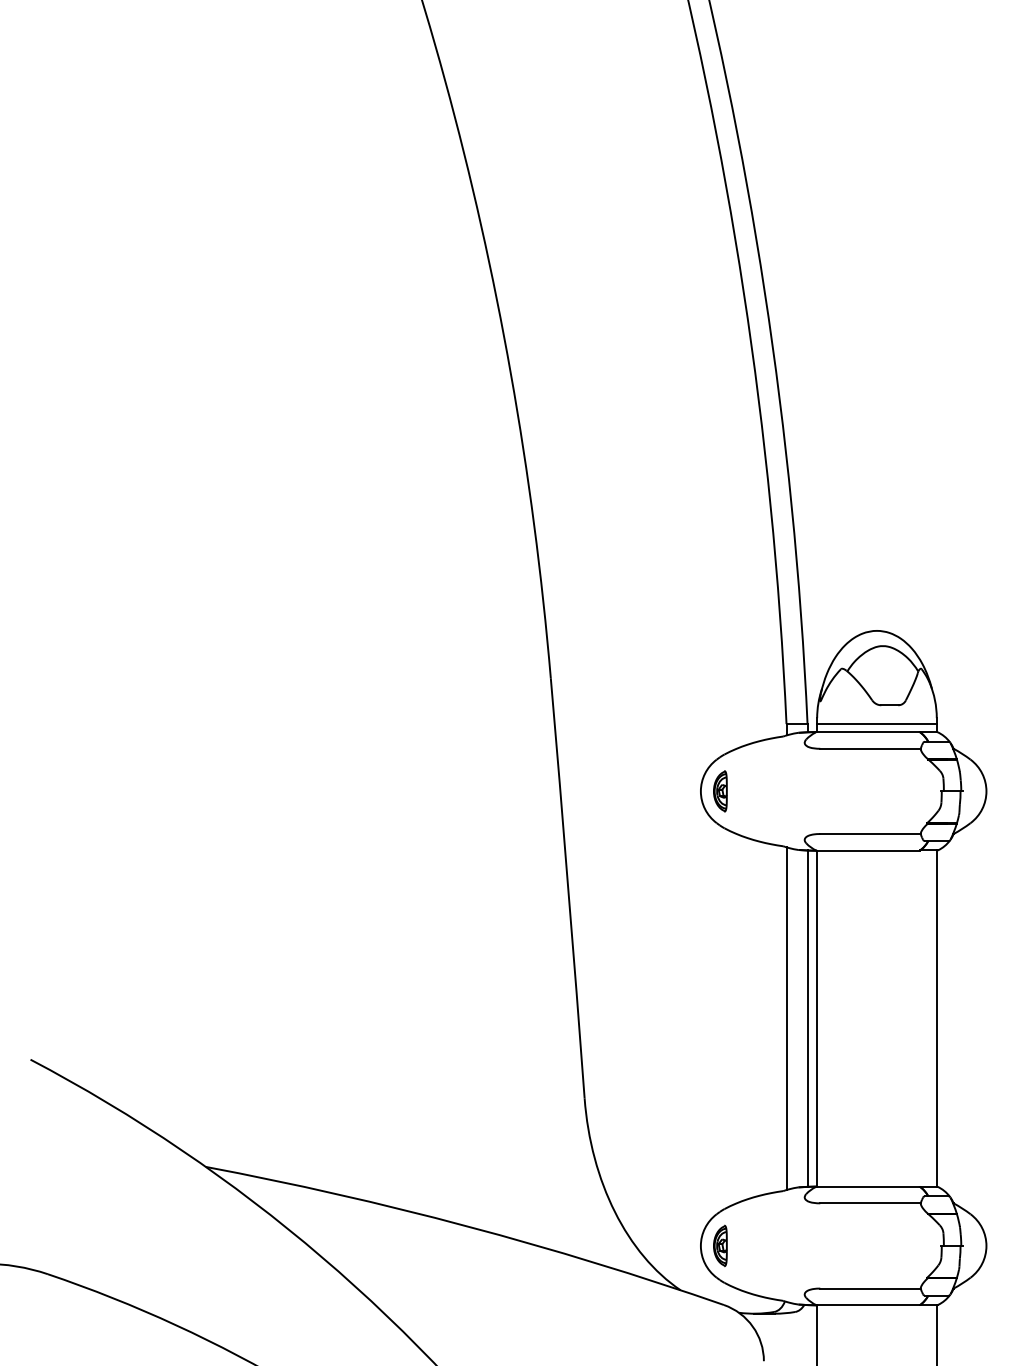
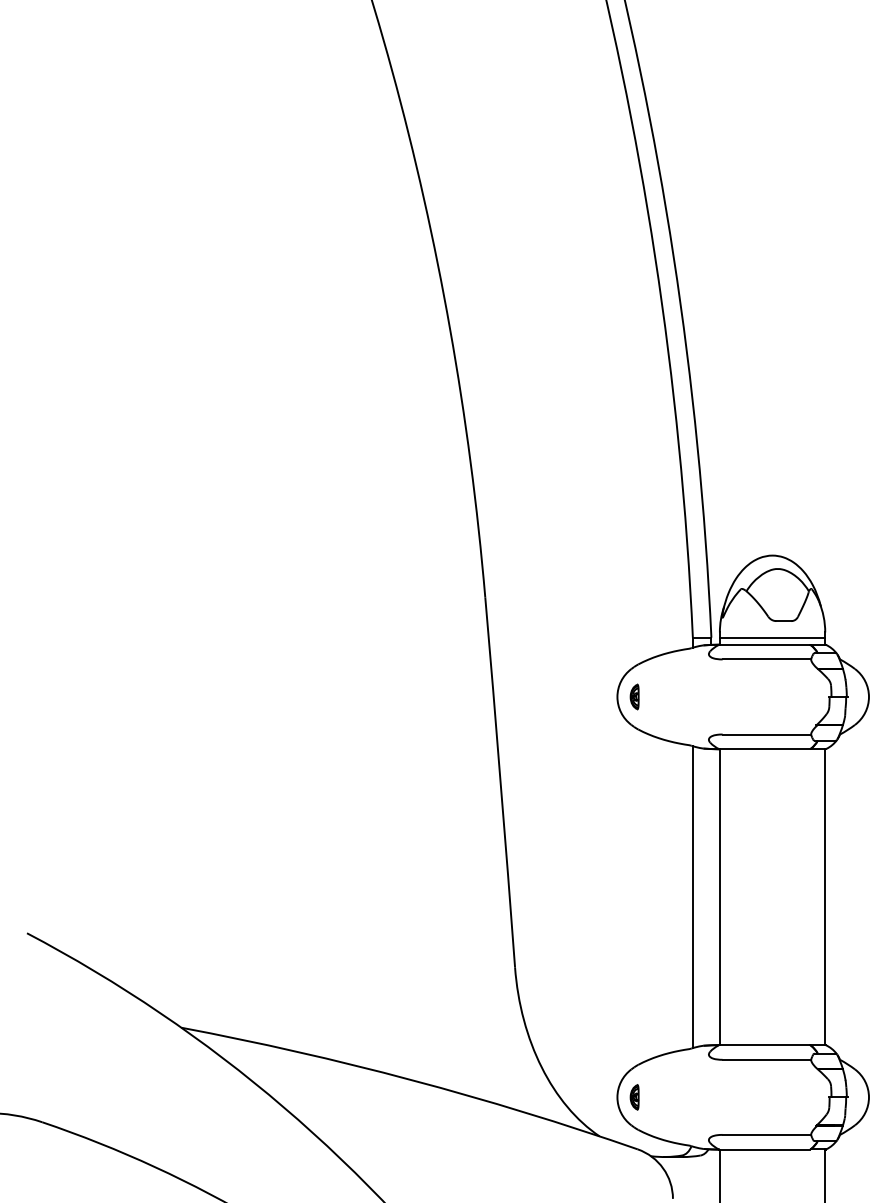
part: (720, 791) -> (634, 697), size x0.7
line: (807, 1018) -> (711, 897), removed
part: (720, 1245) -> (634, 1096), size x0.7

